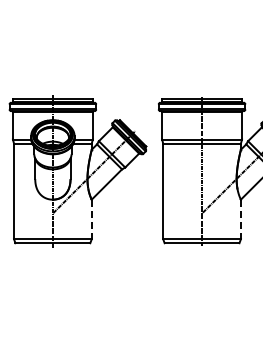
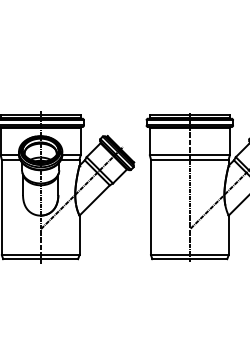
line: (91, 219) -> (79, 235), dashed -> solid
line: (240, 219) -> (228, 235), dashed -> solid

